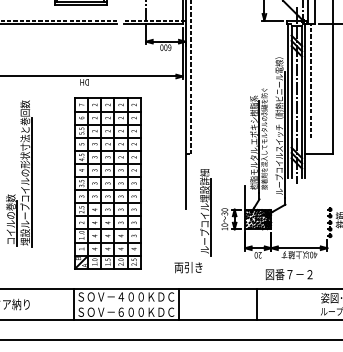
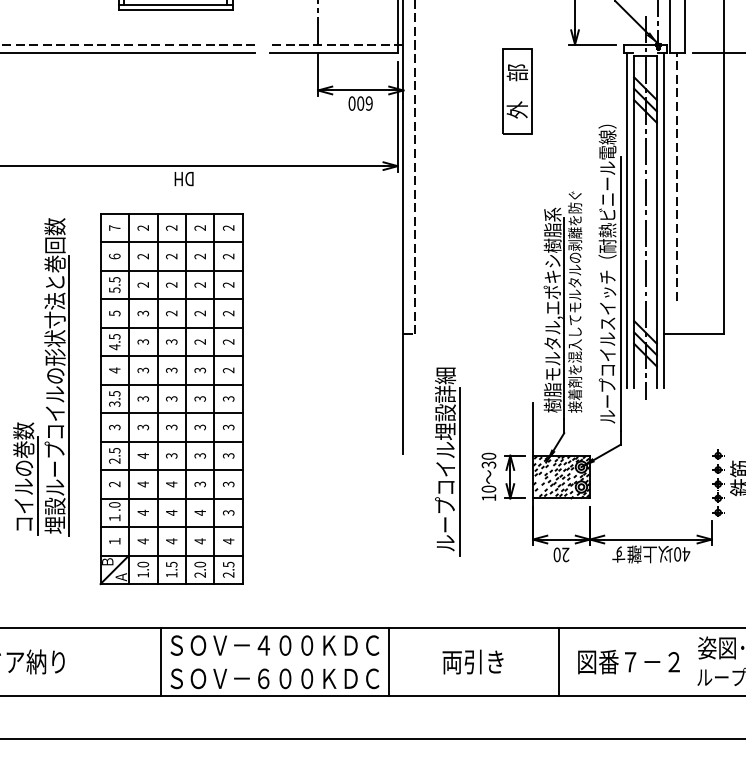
part: (238, 41) -> (518, 90), added
part: (107, 183) -> (170, 398), moved
text: (188, 267) -> (473, 661), moved
text: (288, 274) -> (627, 661), moved

